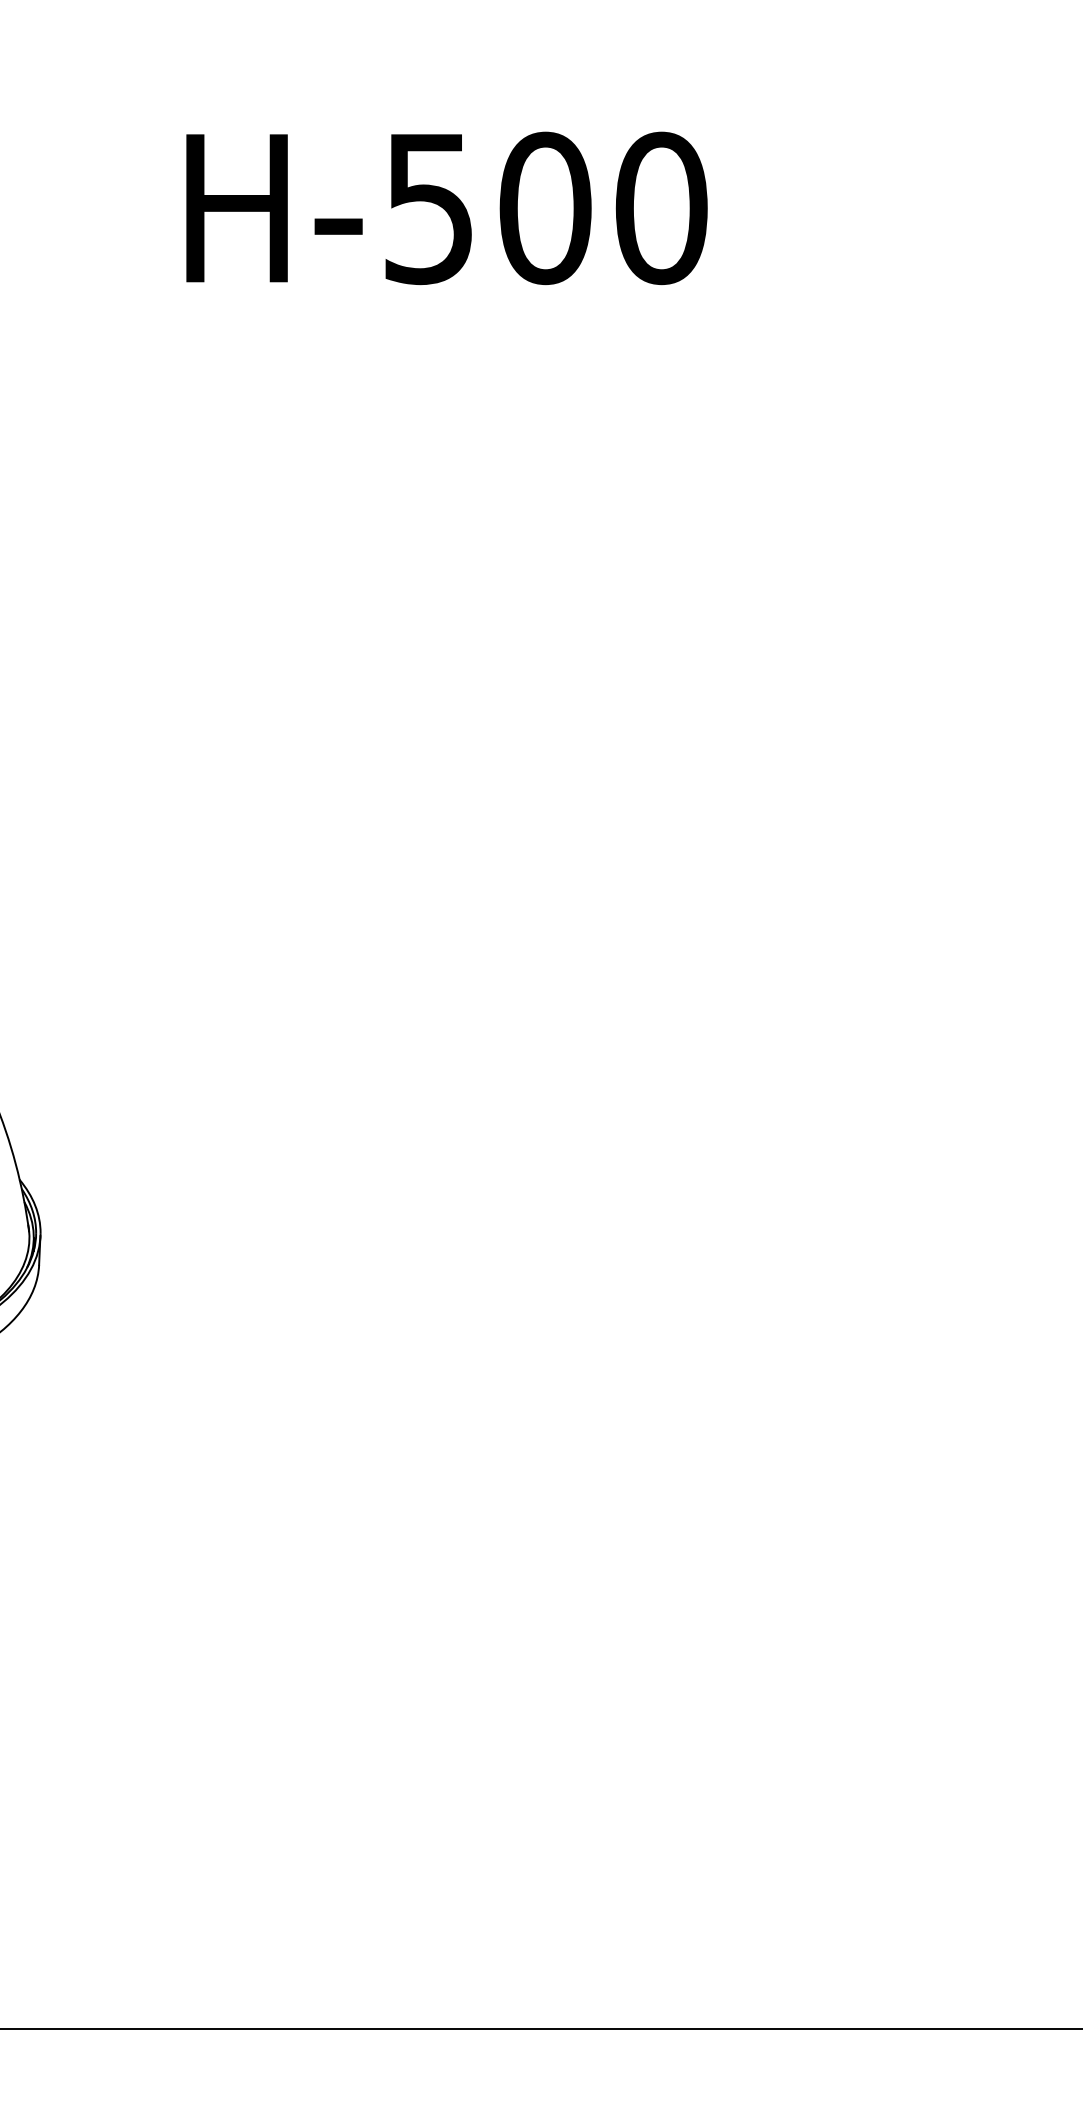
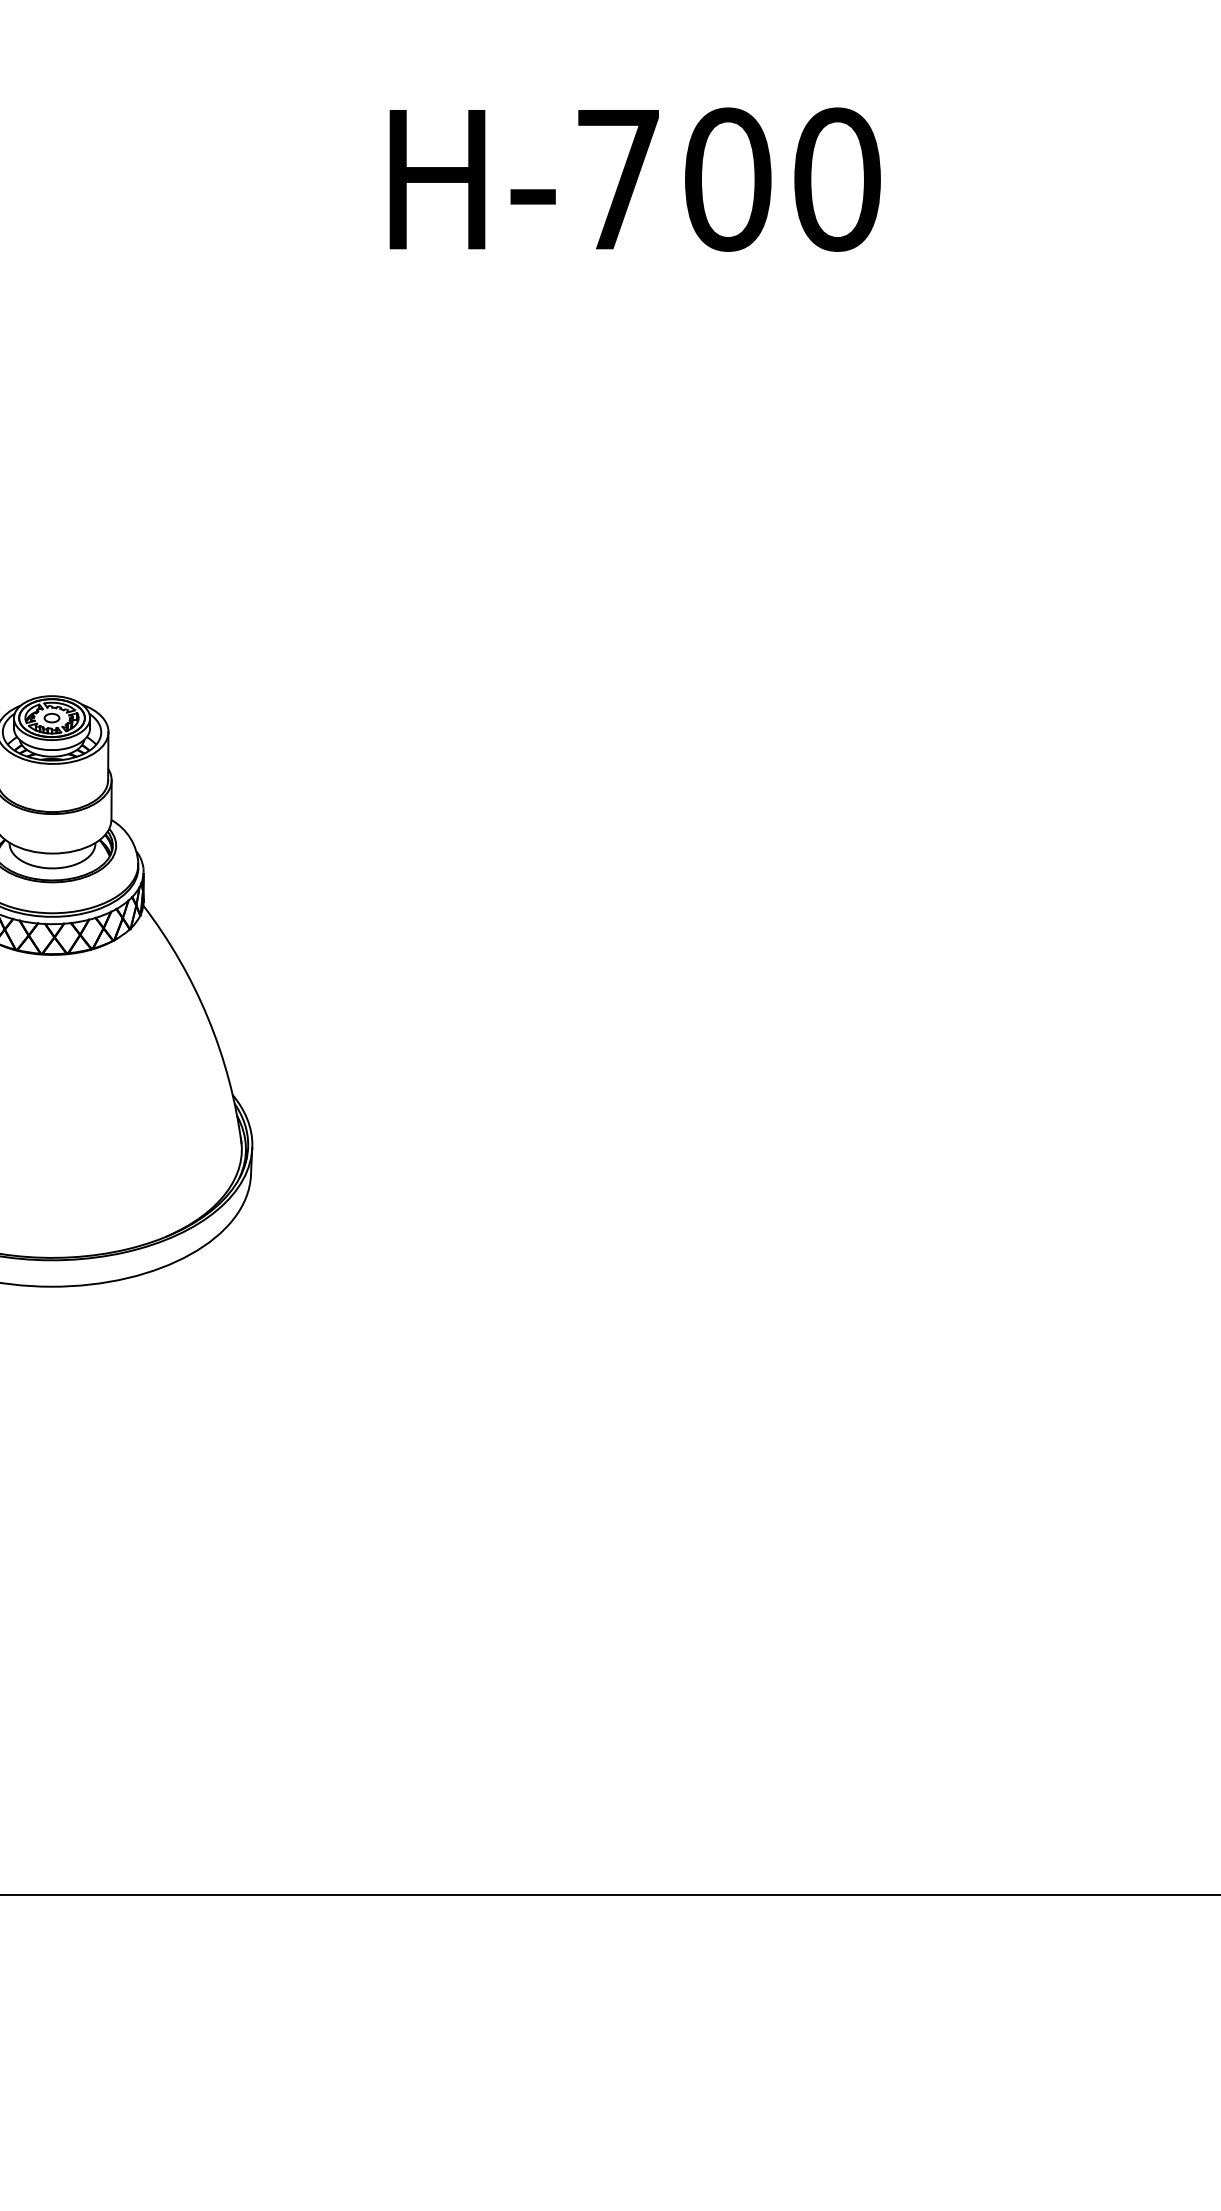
text: (428, 209) -> (617, 180), H-500 -> H-700

